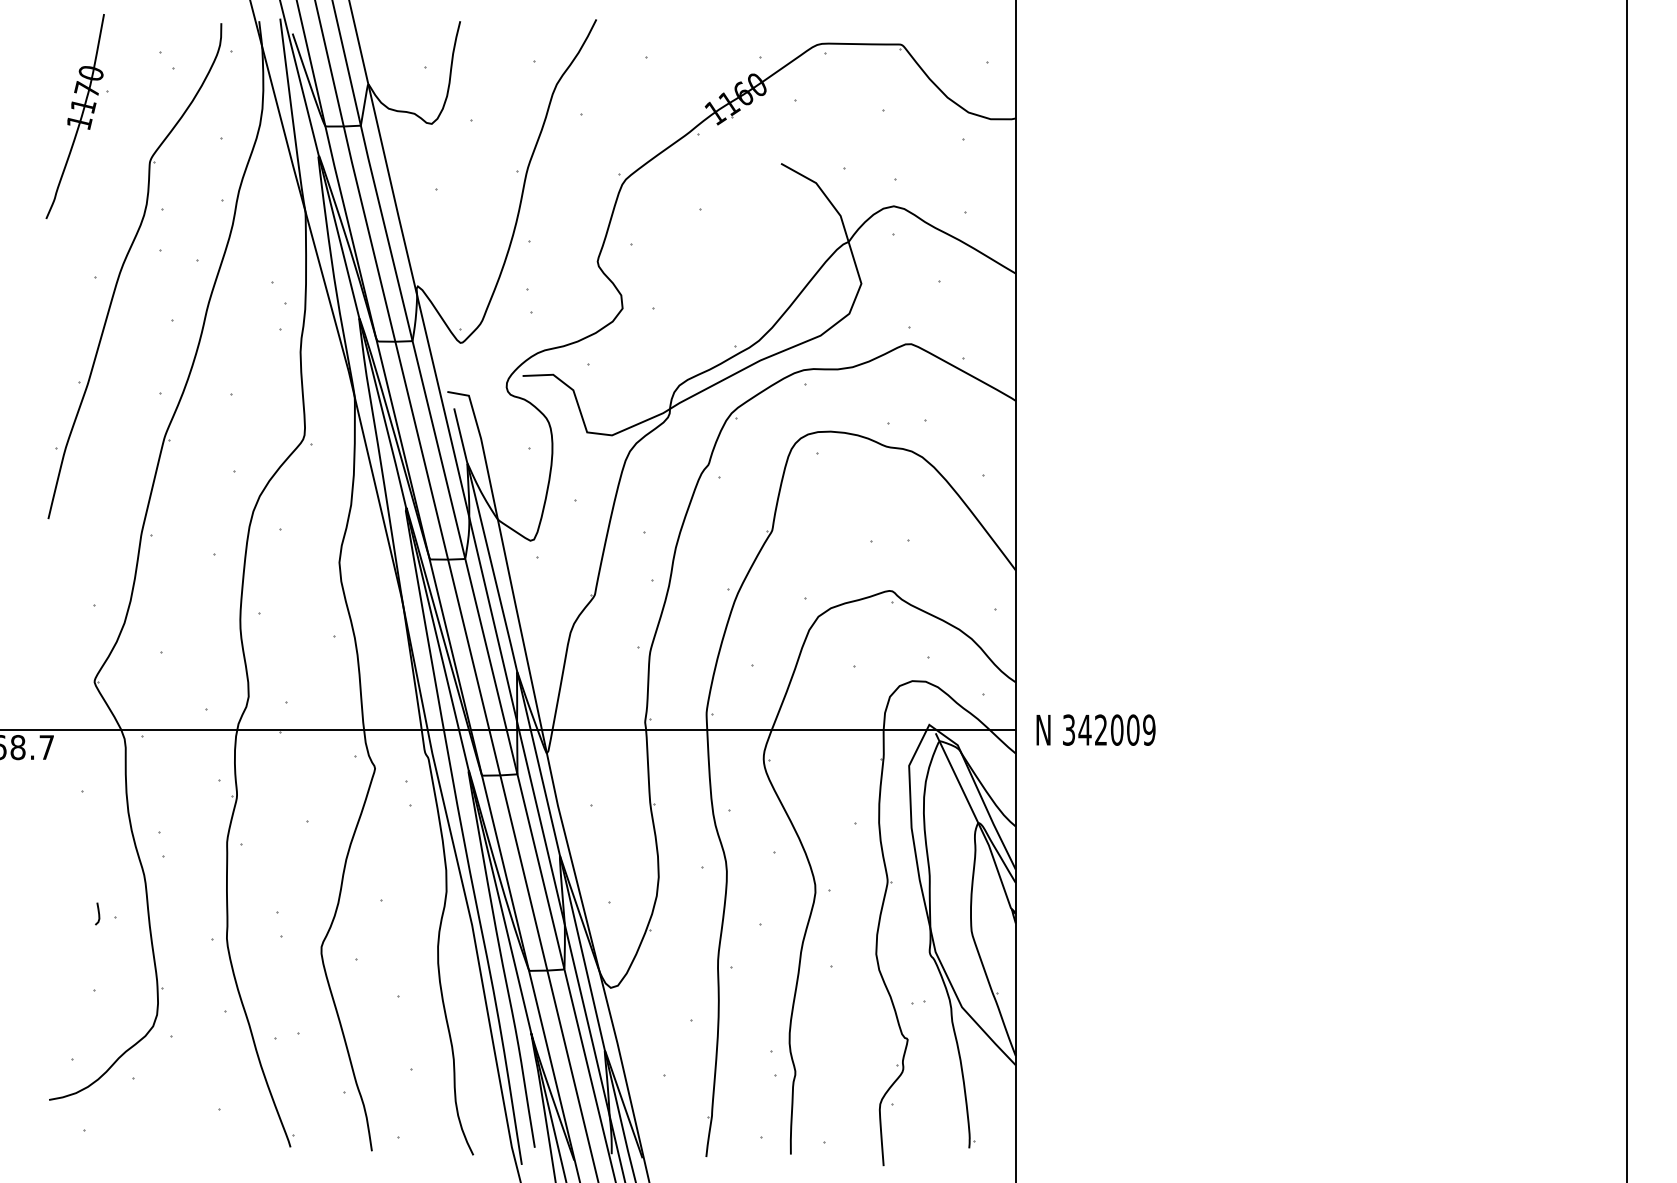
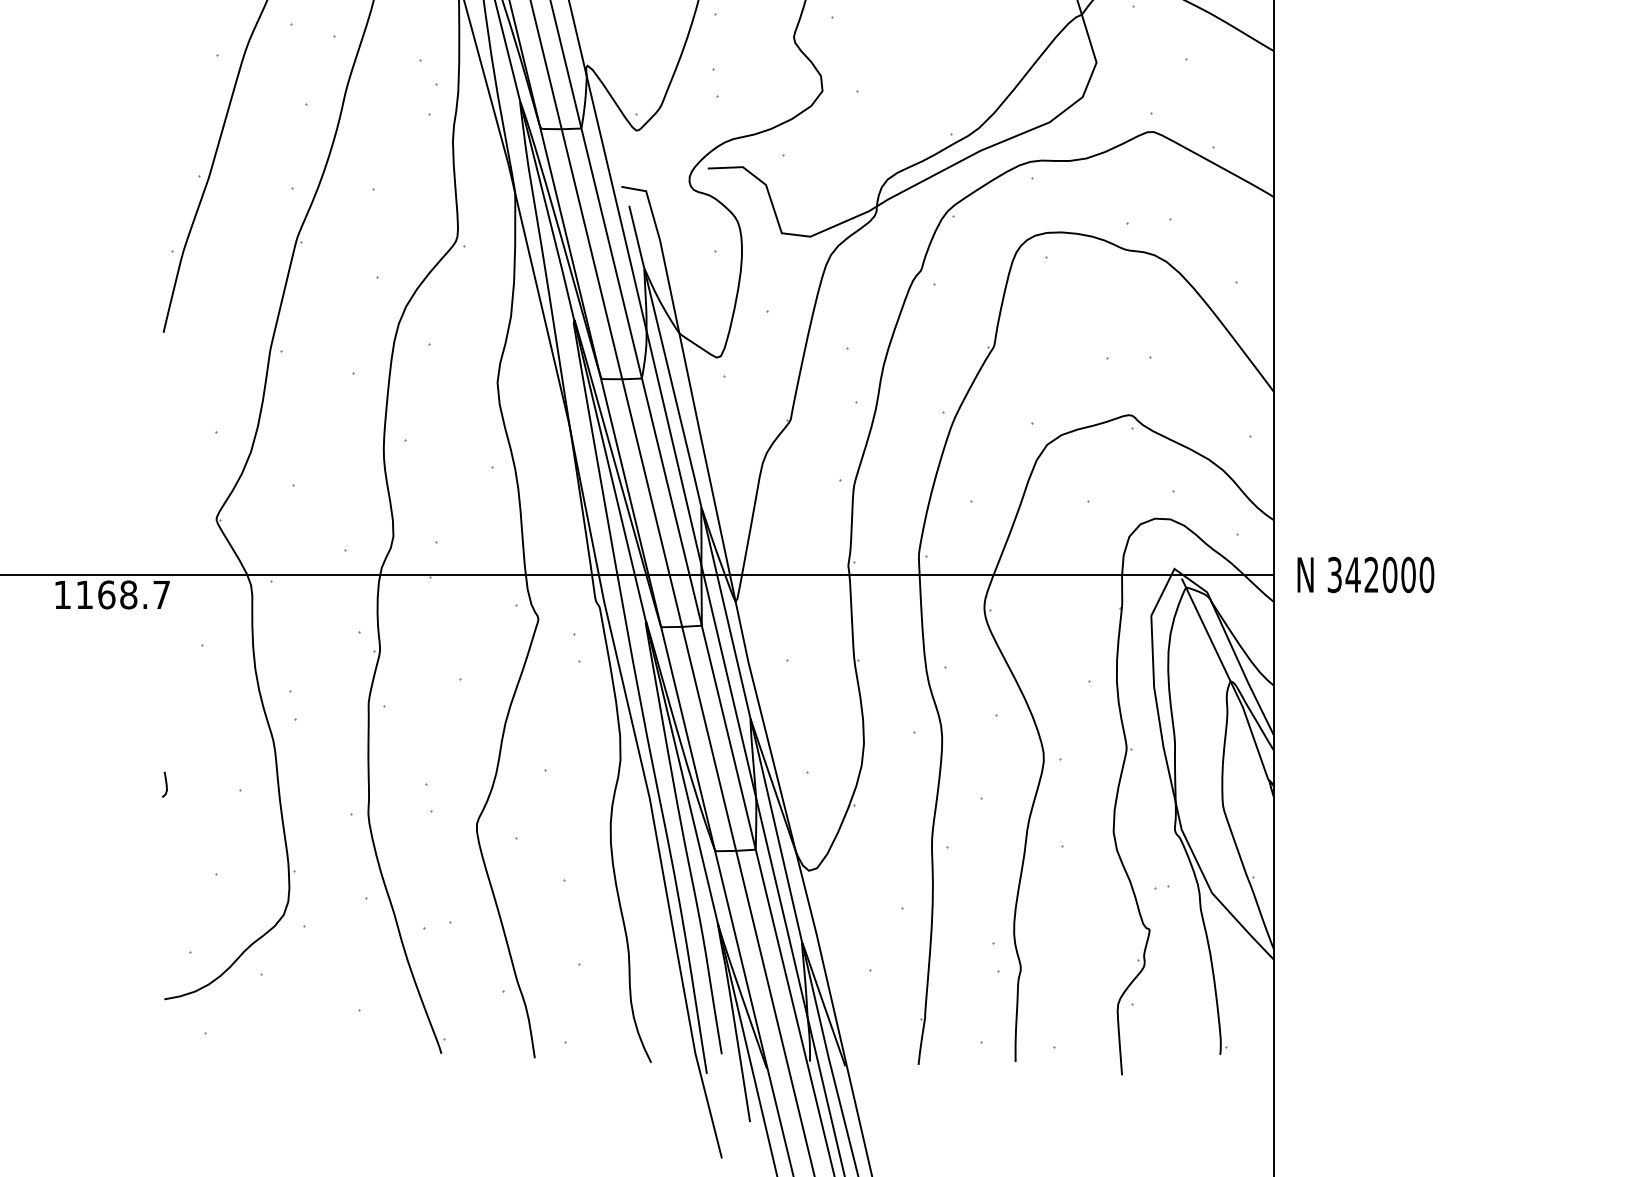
text: (1149, 729) -> (1427, 574), 342009 -> 342000
curve: (98, 913) -> (165, 784), moved

